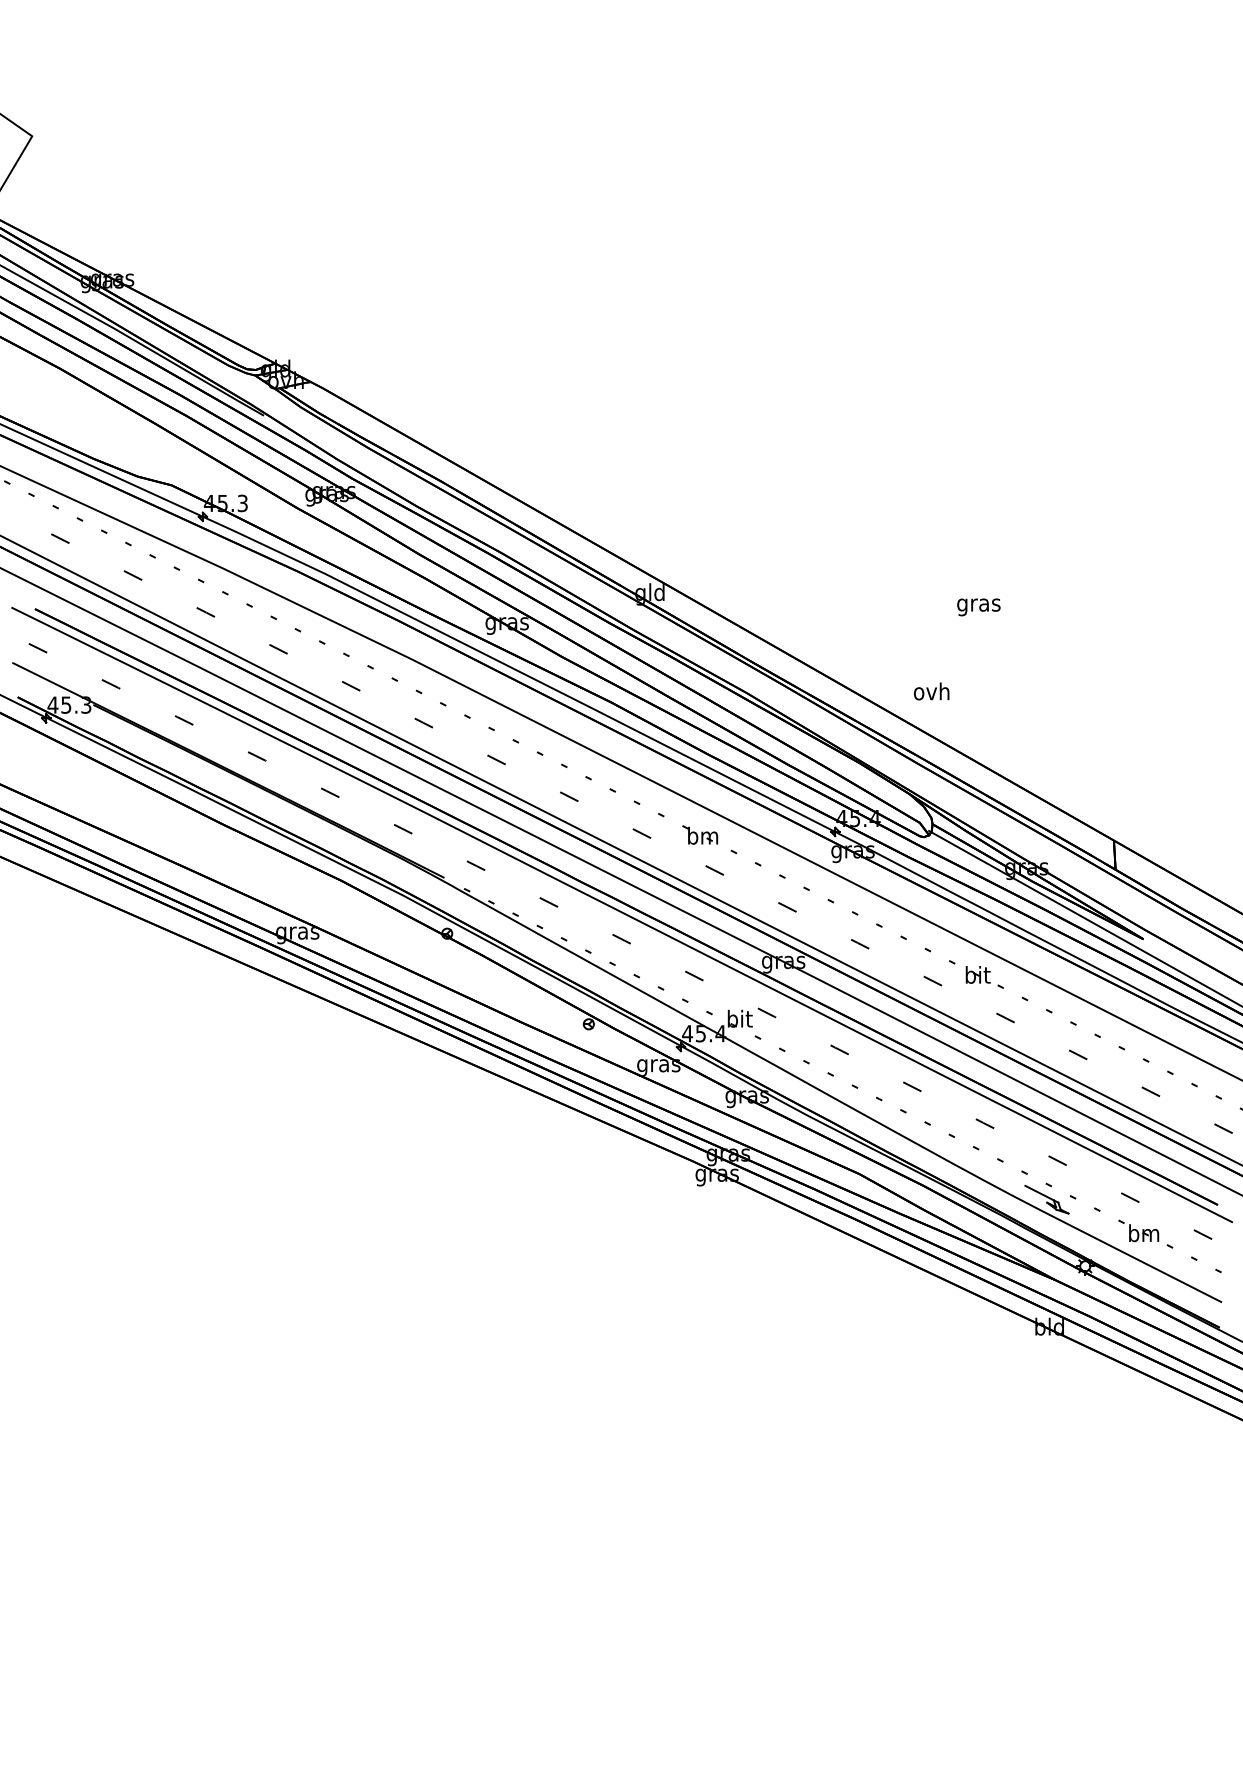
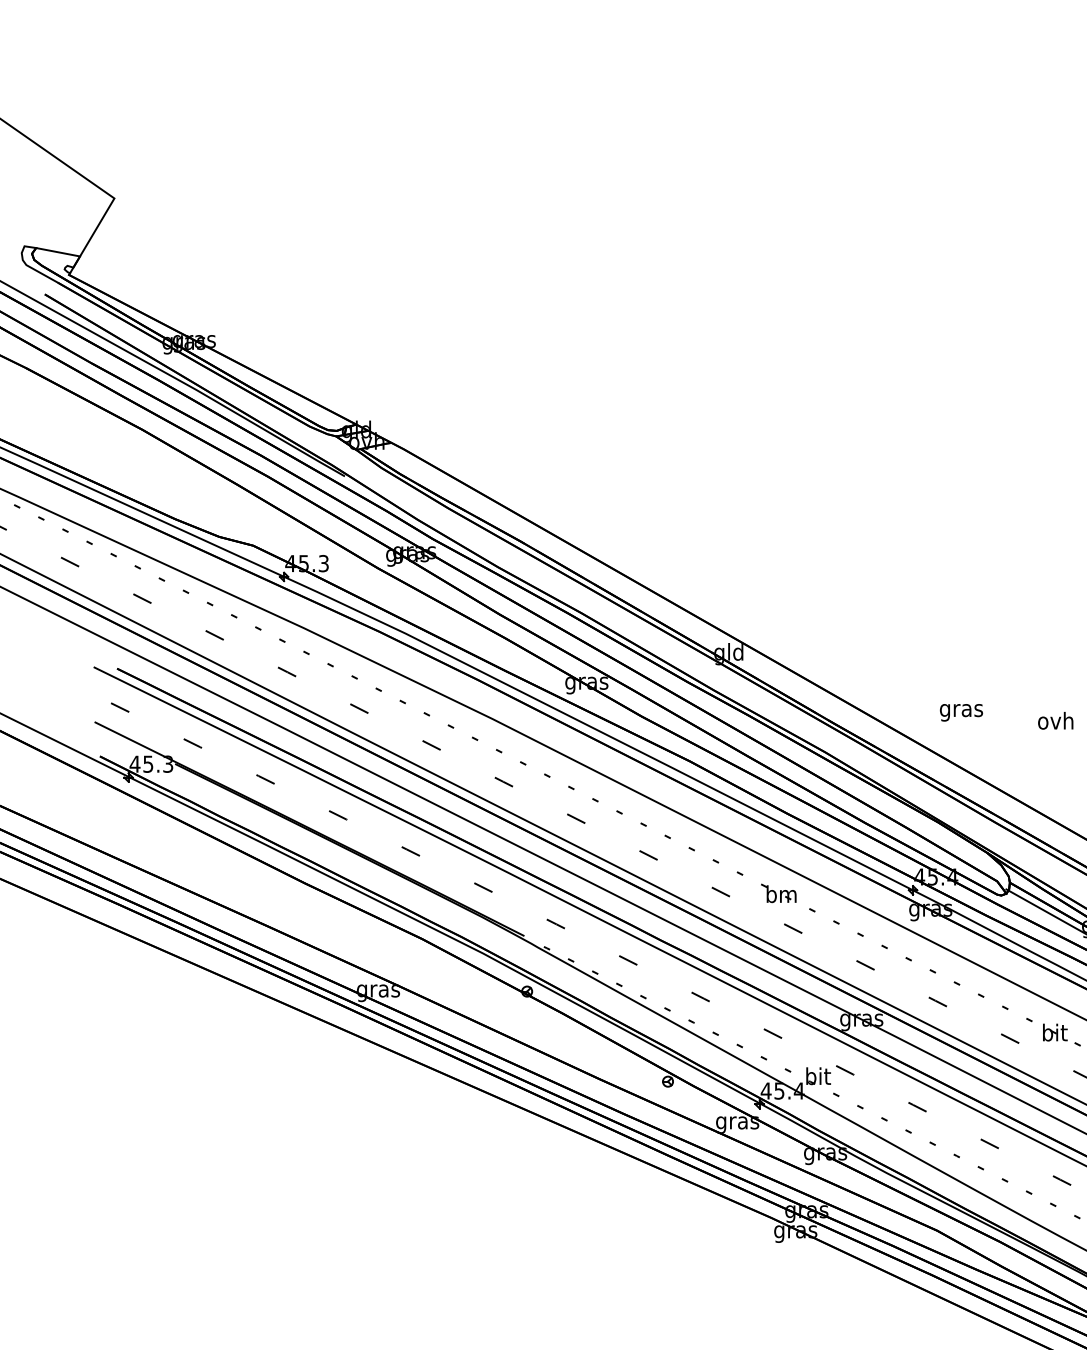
text: (978, 607) -> (961, 712), moved
text: (931, 691) -> (1055, 720), moved

